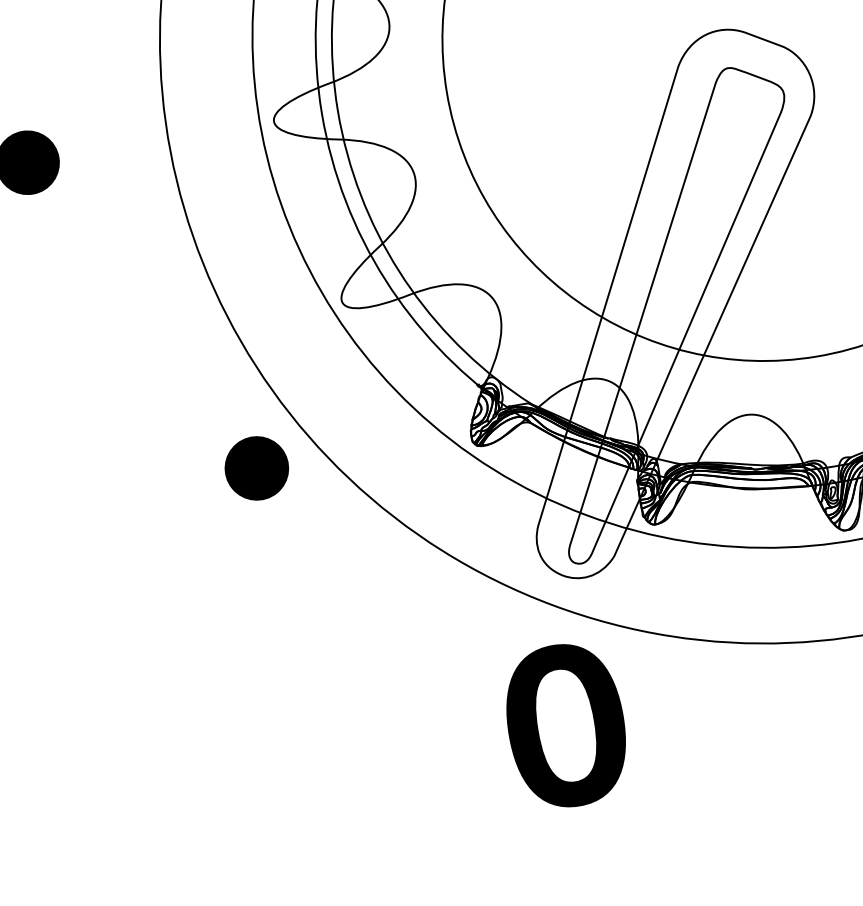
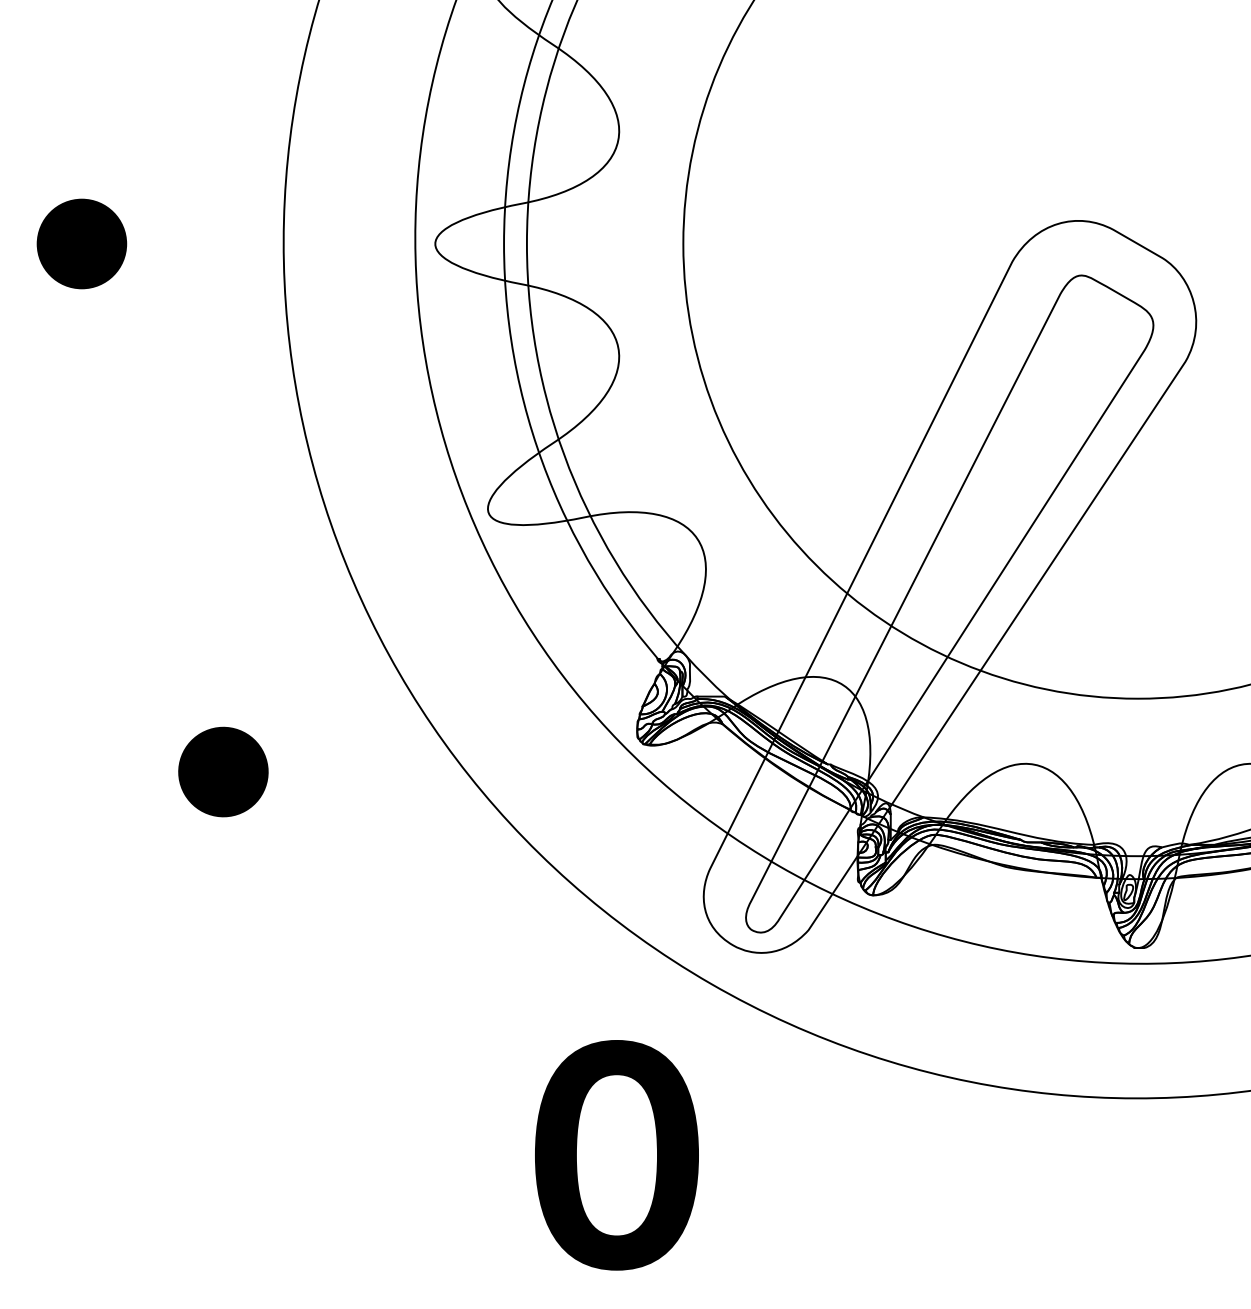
part: (256, 468) -> (223, 771), moved
part: (565, 725) -> (616, 1155), moved

